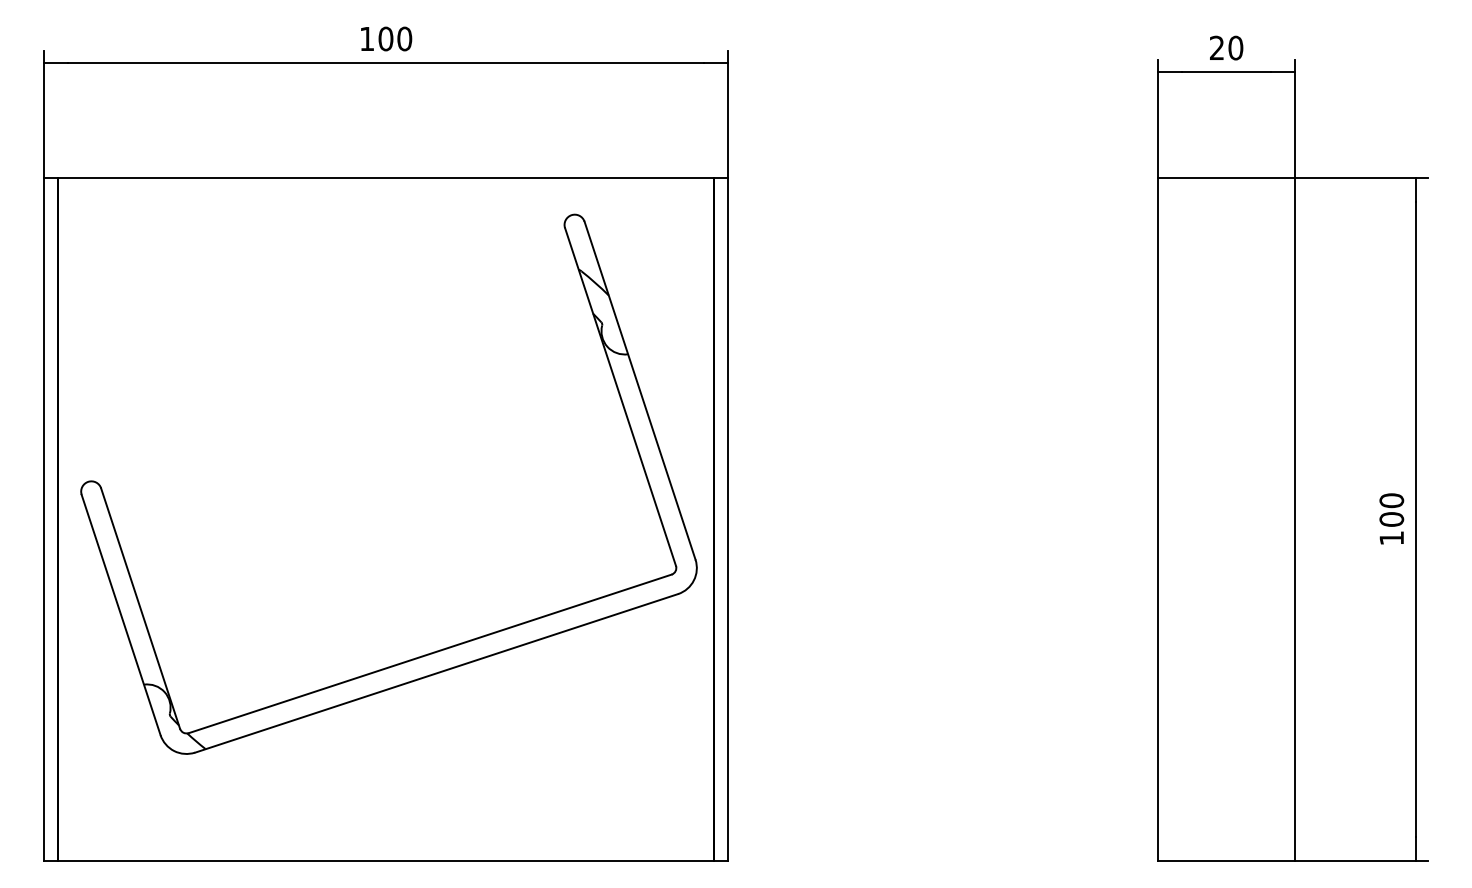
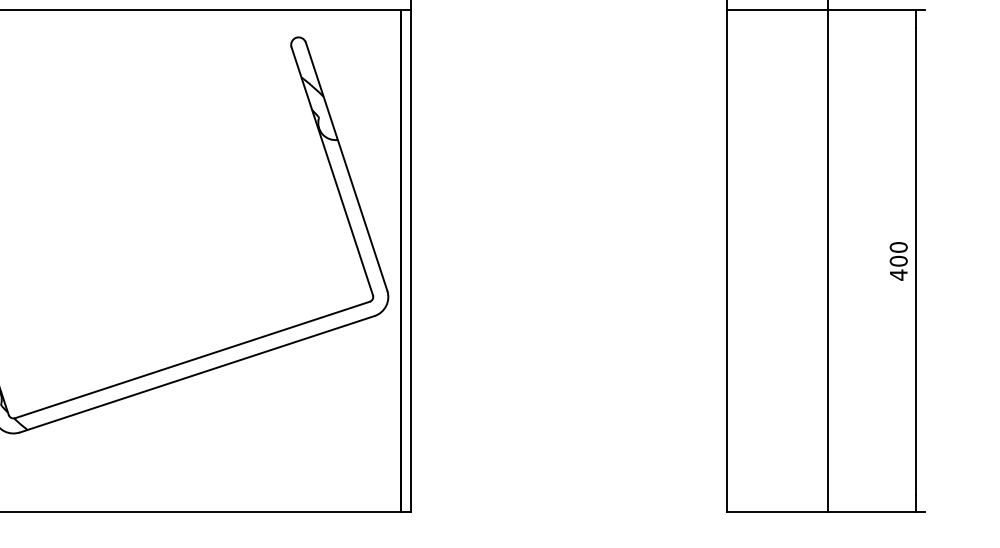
text: (1391, 538) -> (898, 275), 100 -> 400

